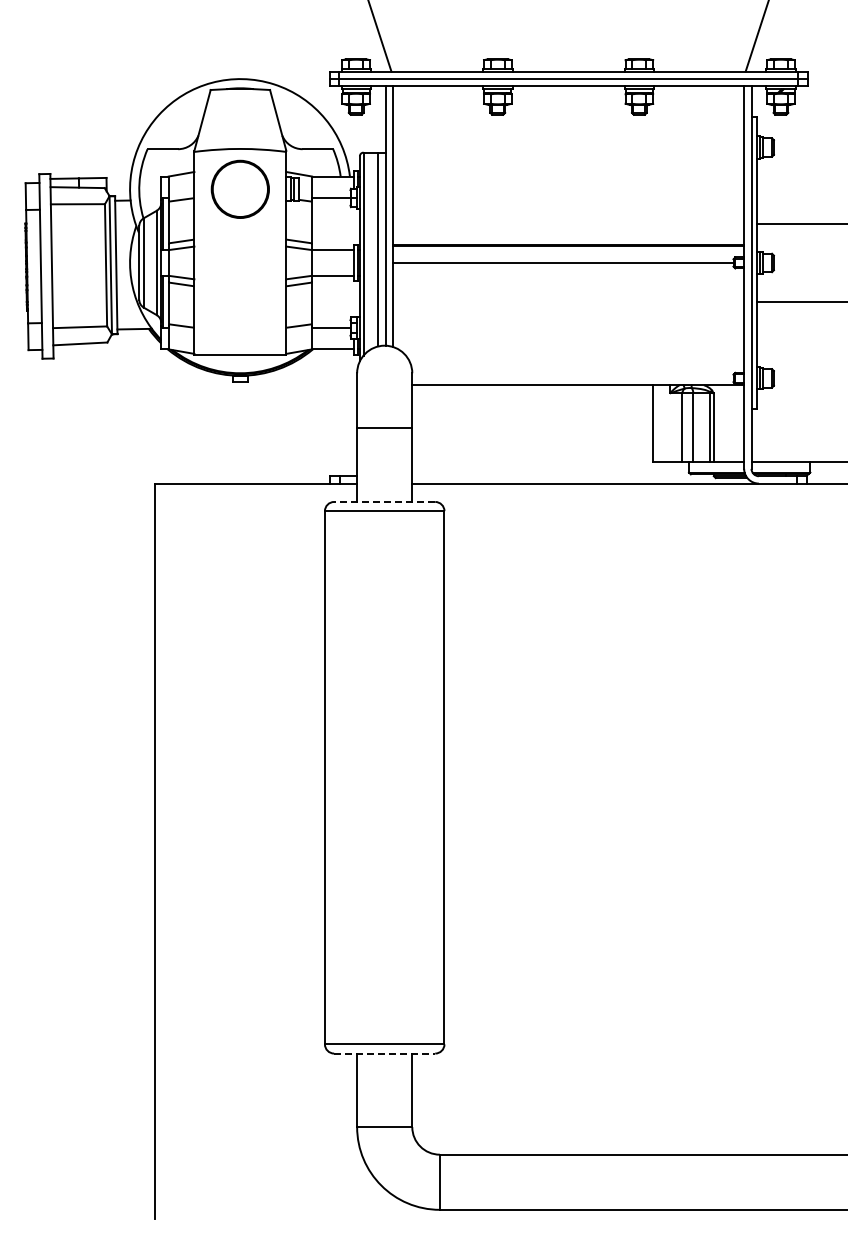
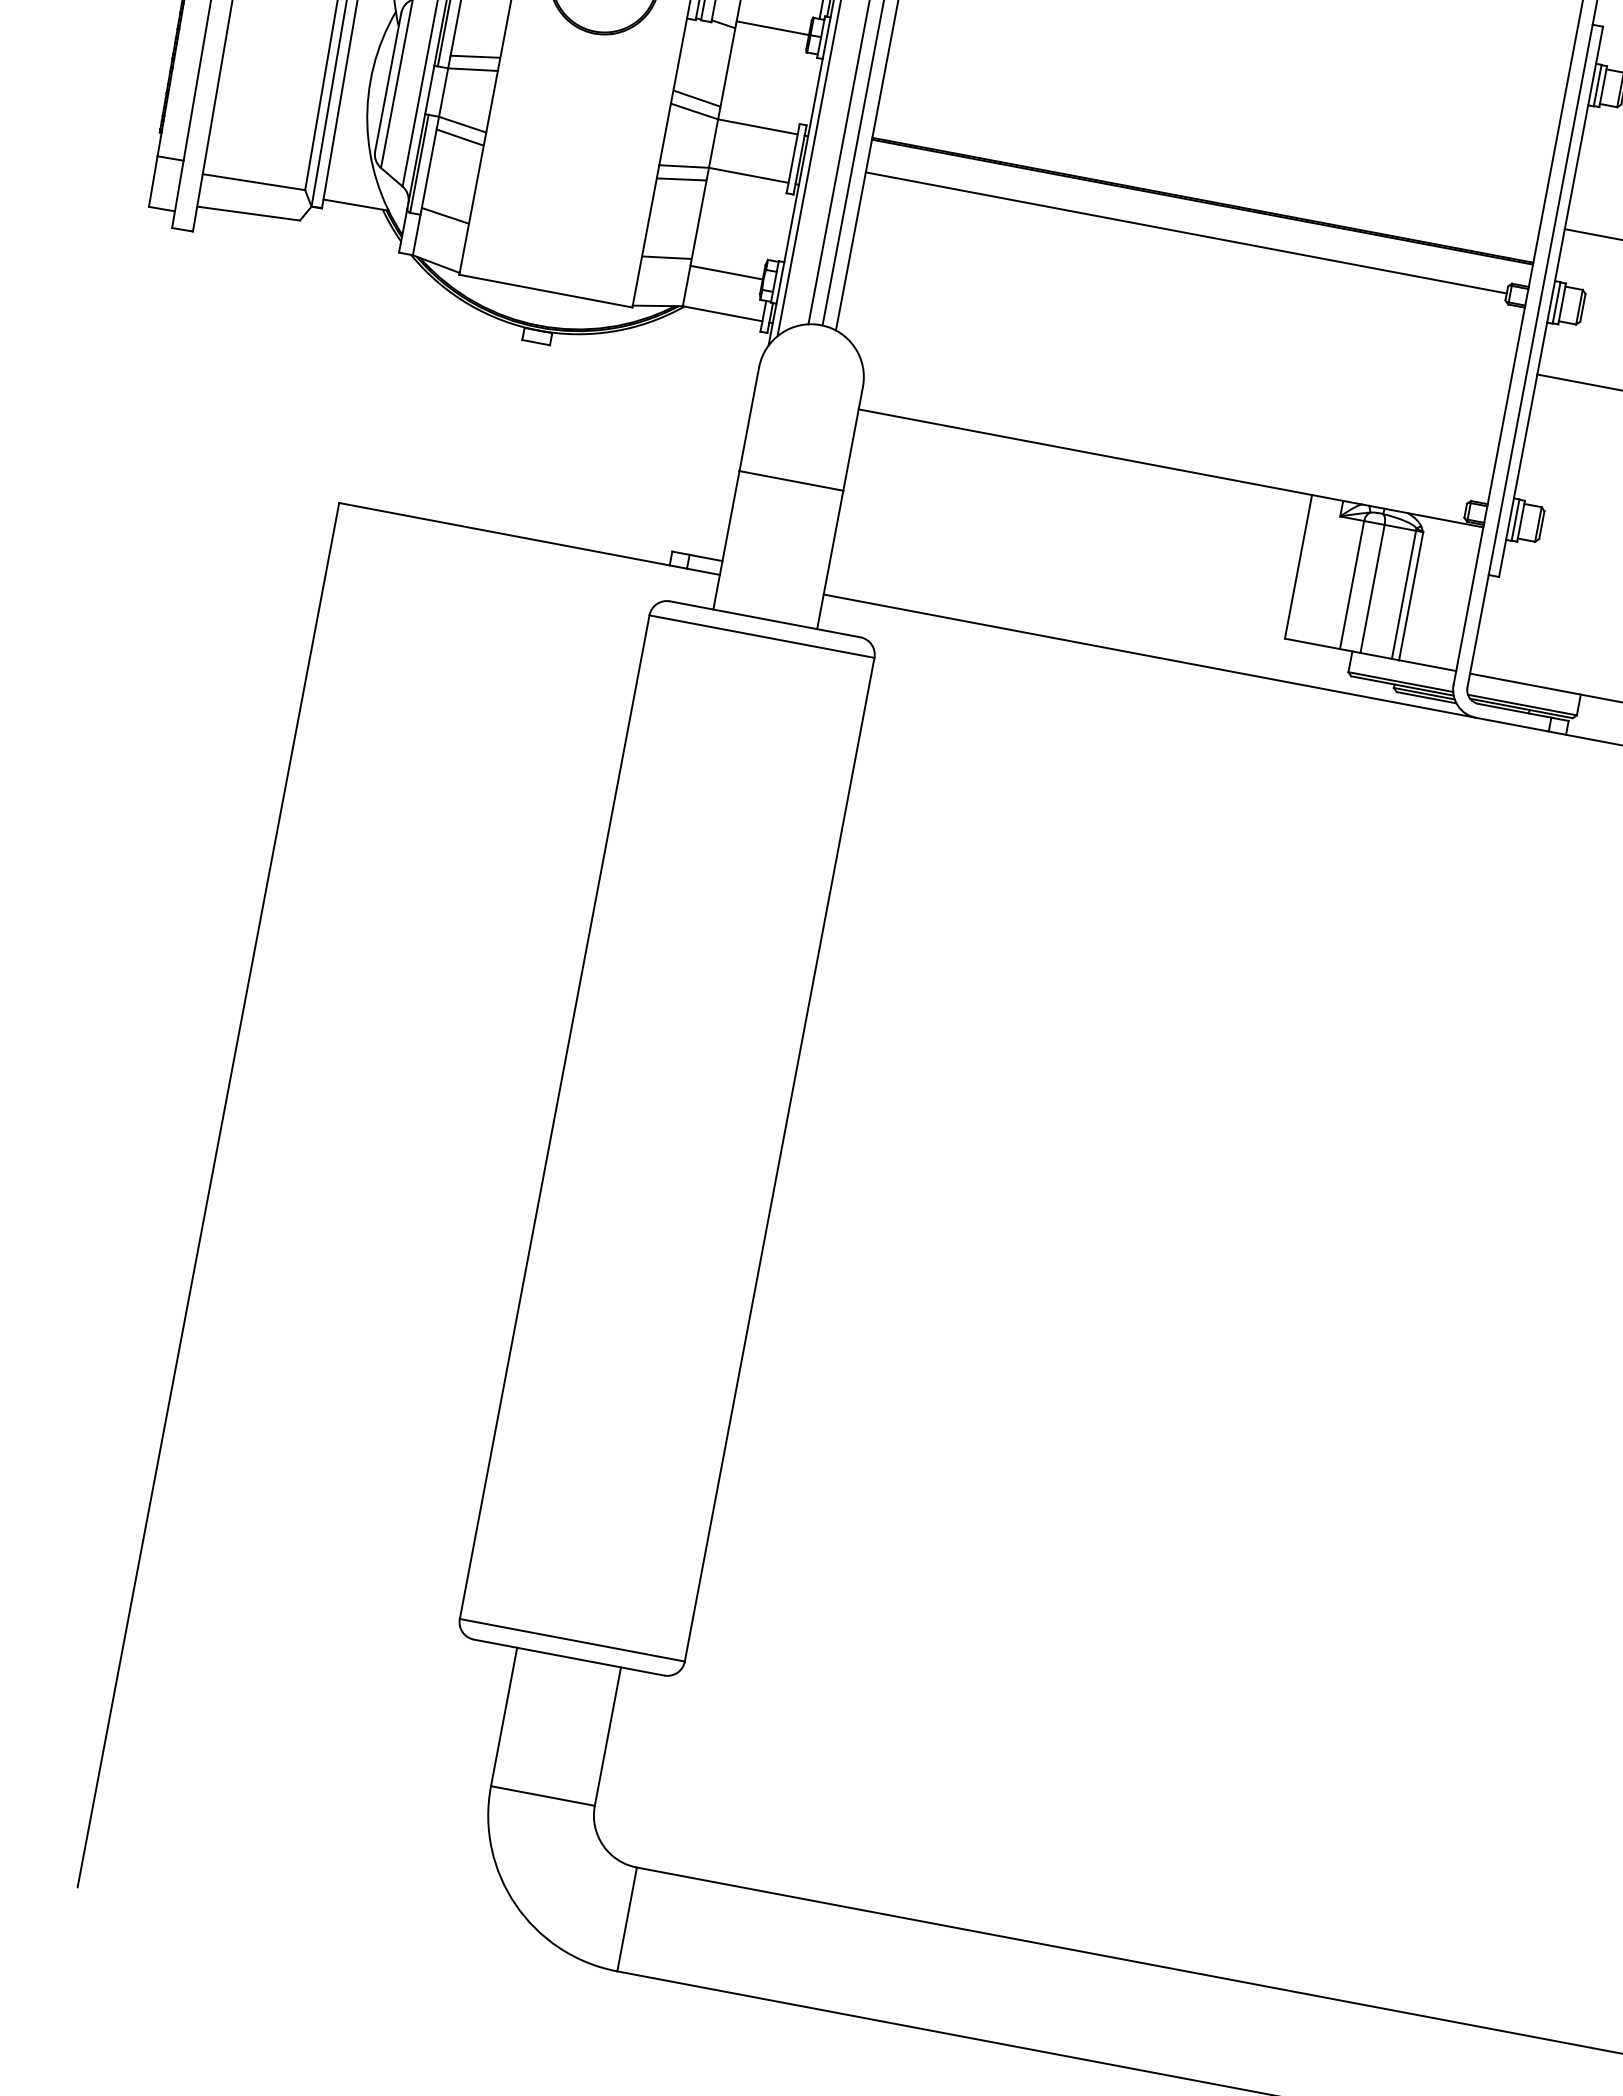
line: (384, 501) -> (765, 618), dashed -> solid
line: (384, 1053) -> (568, 1657), dashed -> solid

